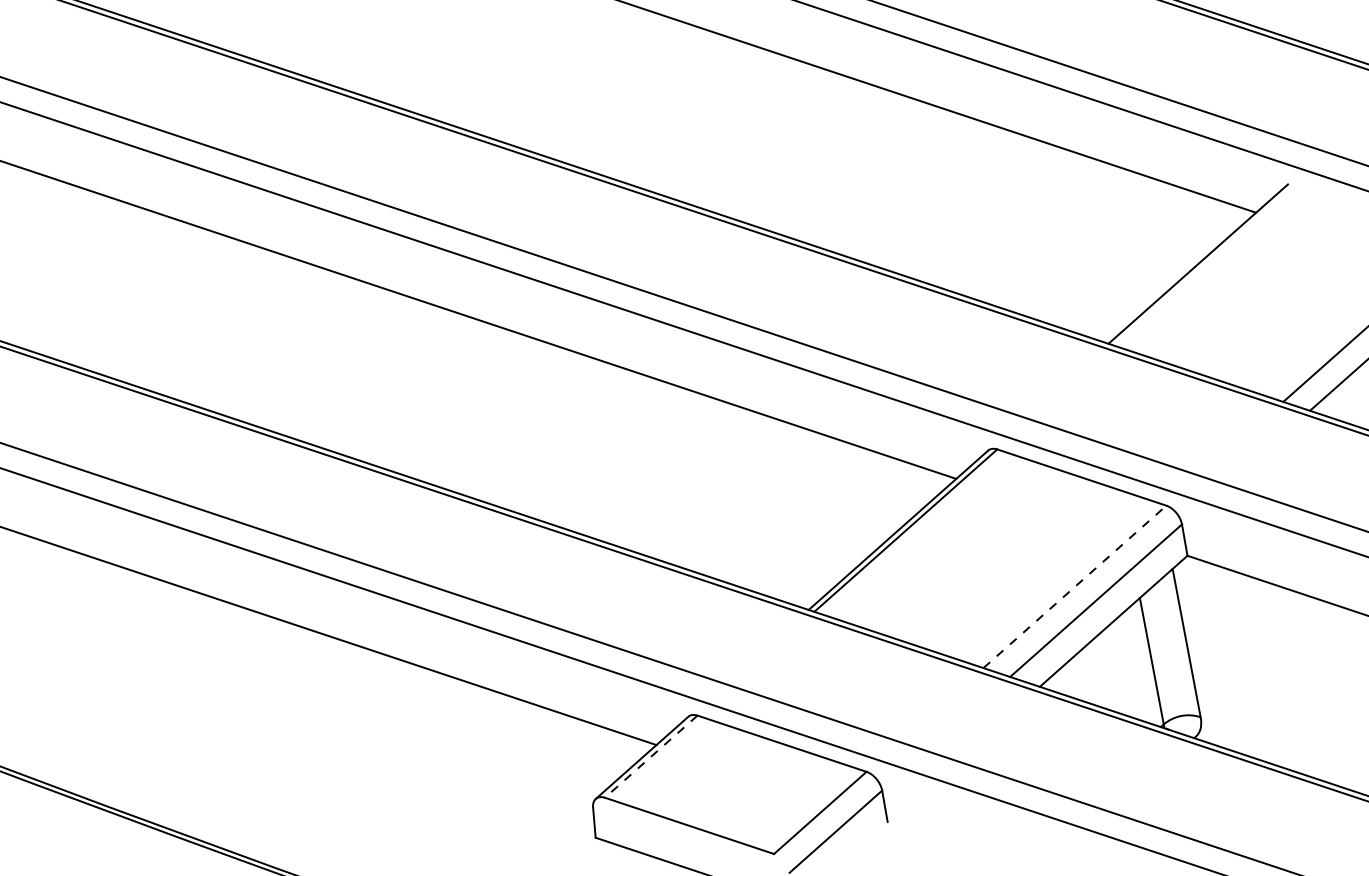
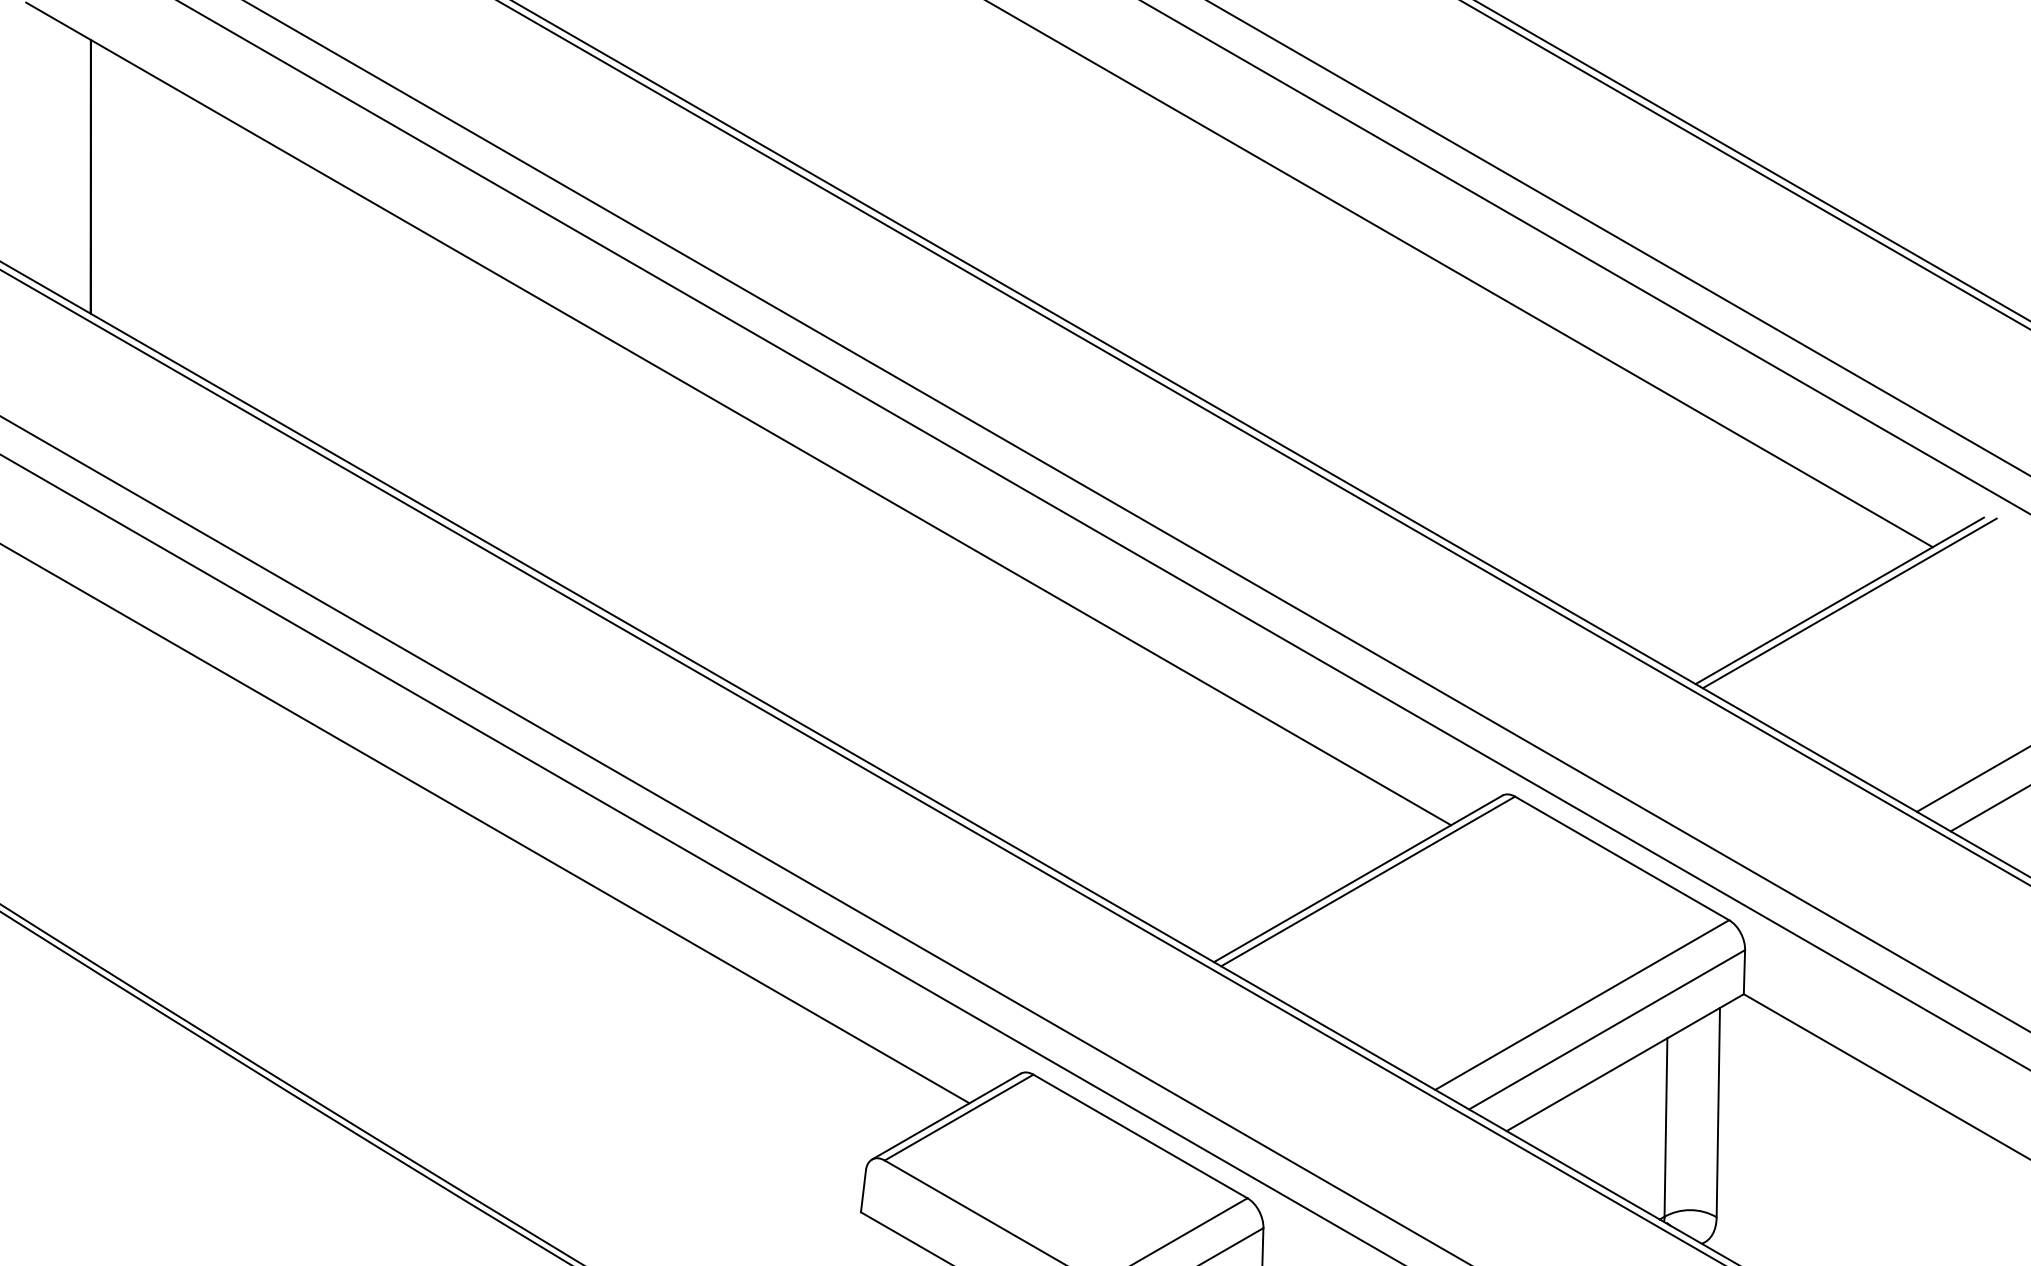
line: (1205, 264) -> (1849, 603), added
line: (1075, 587) -> (1582, 1005), dashed -> solid
line: (651, 756) -> (959, 1117), dashed -> solid

